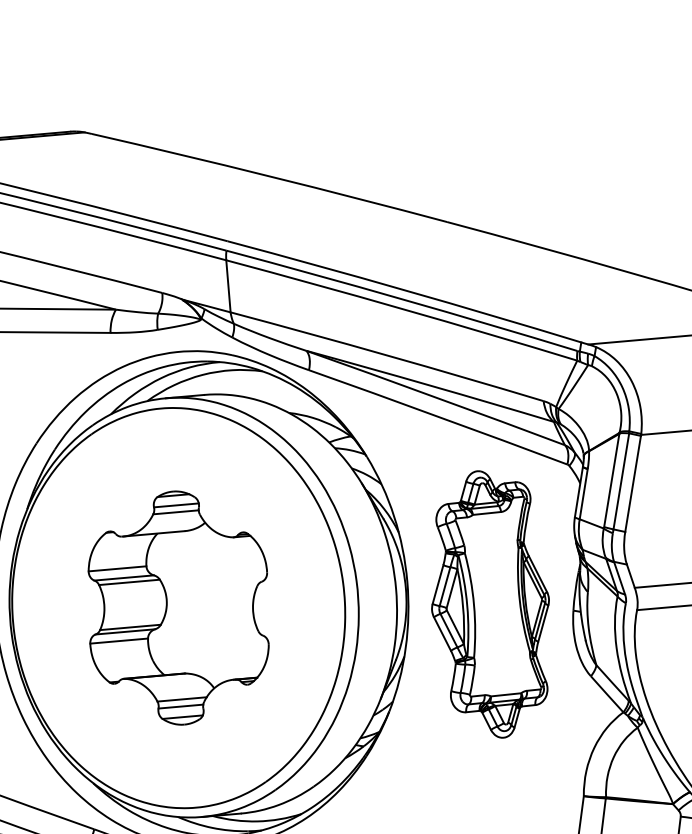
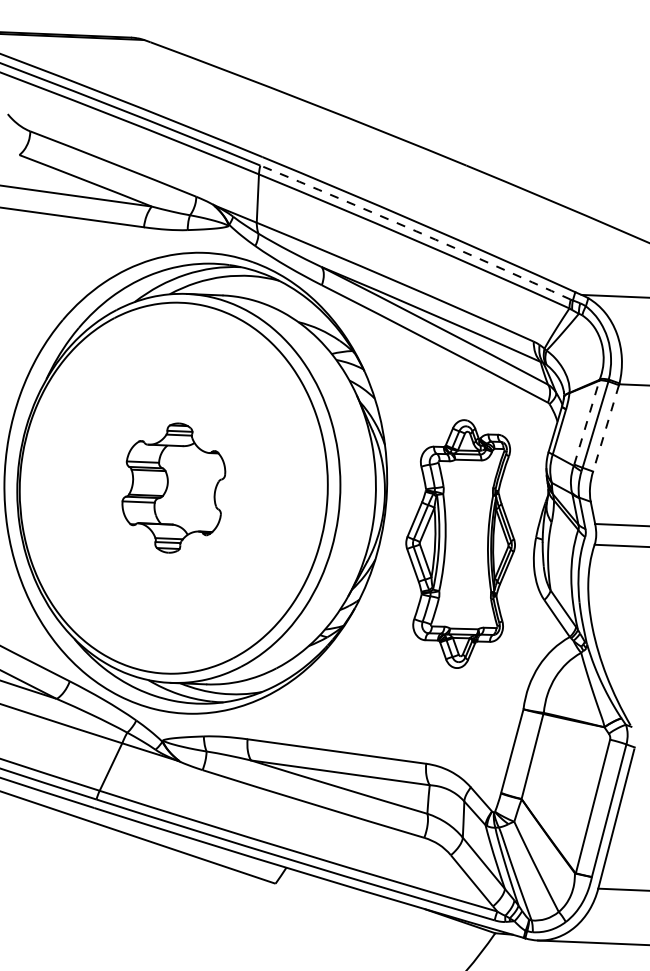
arc: (402, 299) -> (416, 231), solid -> dashed
line: (611, 480) -> (586, 422), solid -> dashed
line: (632, 484) -> (605, 428), solid -> dashed
part: (490, 603) -> (460, 543), moved
part: (178, 607) -> (173, 487), size x0.6

